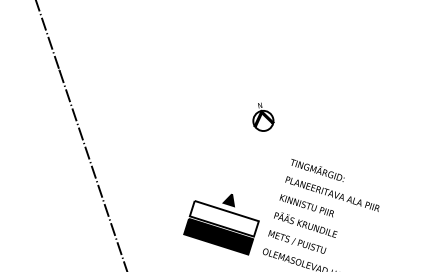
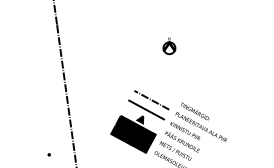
part: (262, 117) -> (169, 46), moved
line: (240, 163) -> (151, 99), added
line: (235, 182) -> (146, 109), added
hatch: (223, 218) -> (135, 129), added

